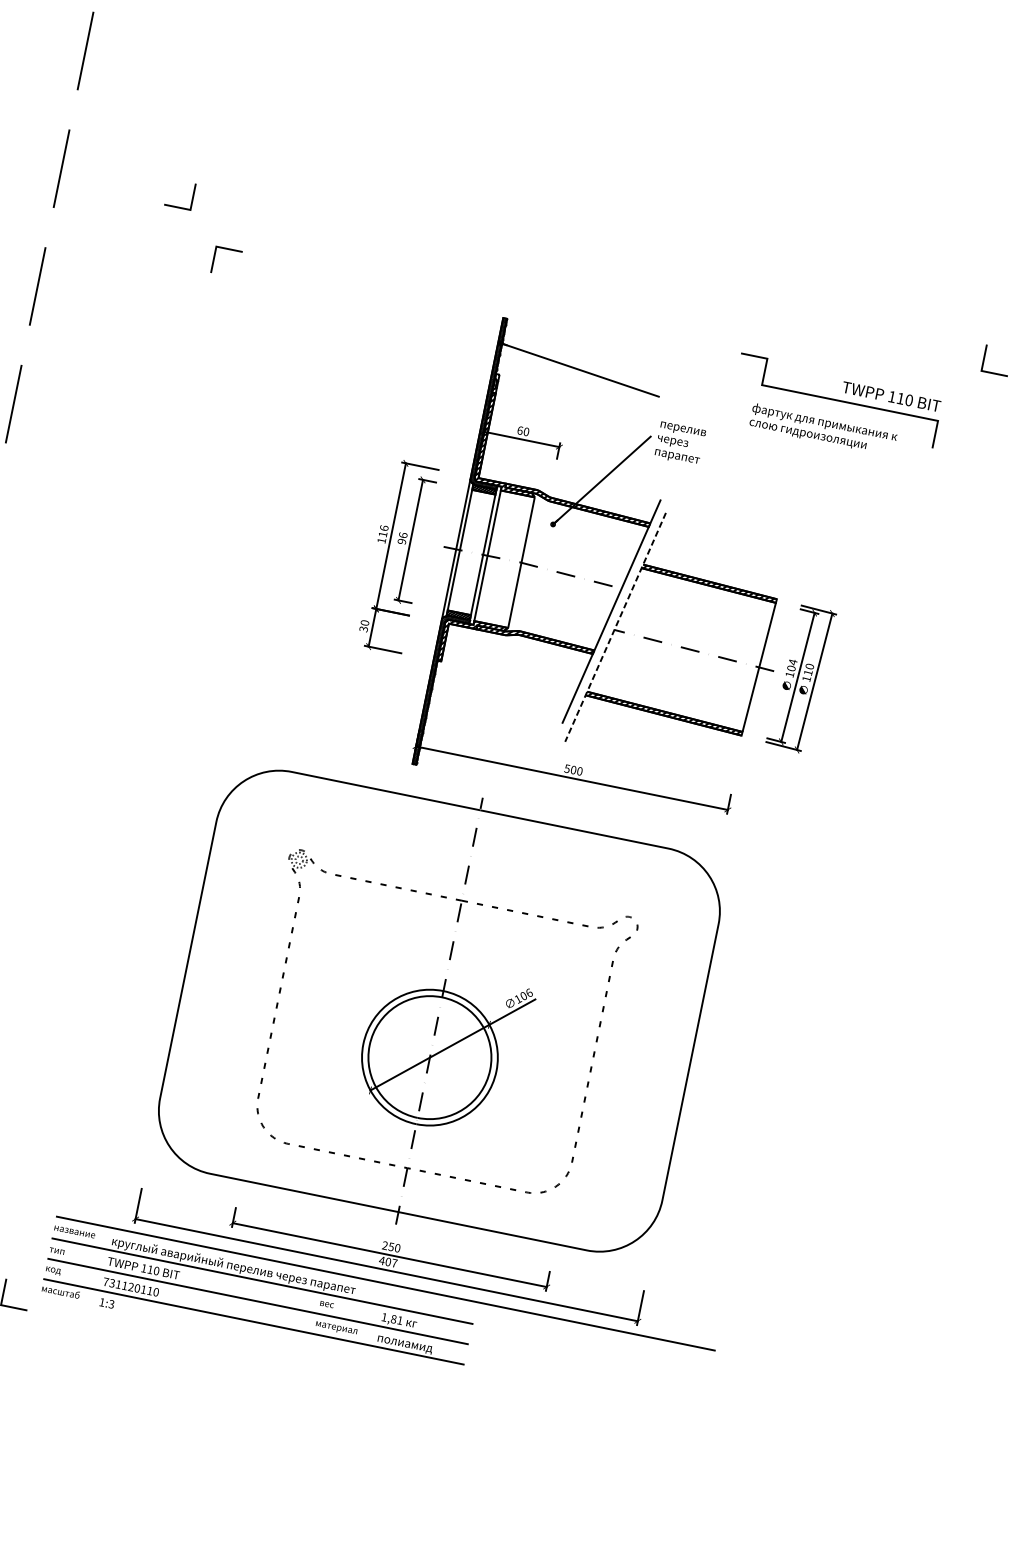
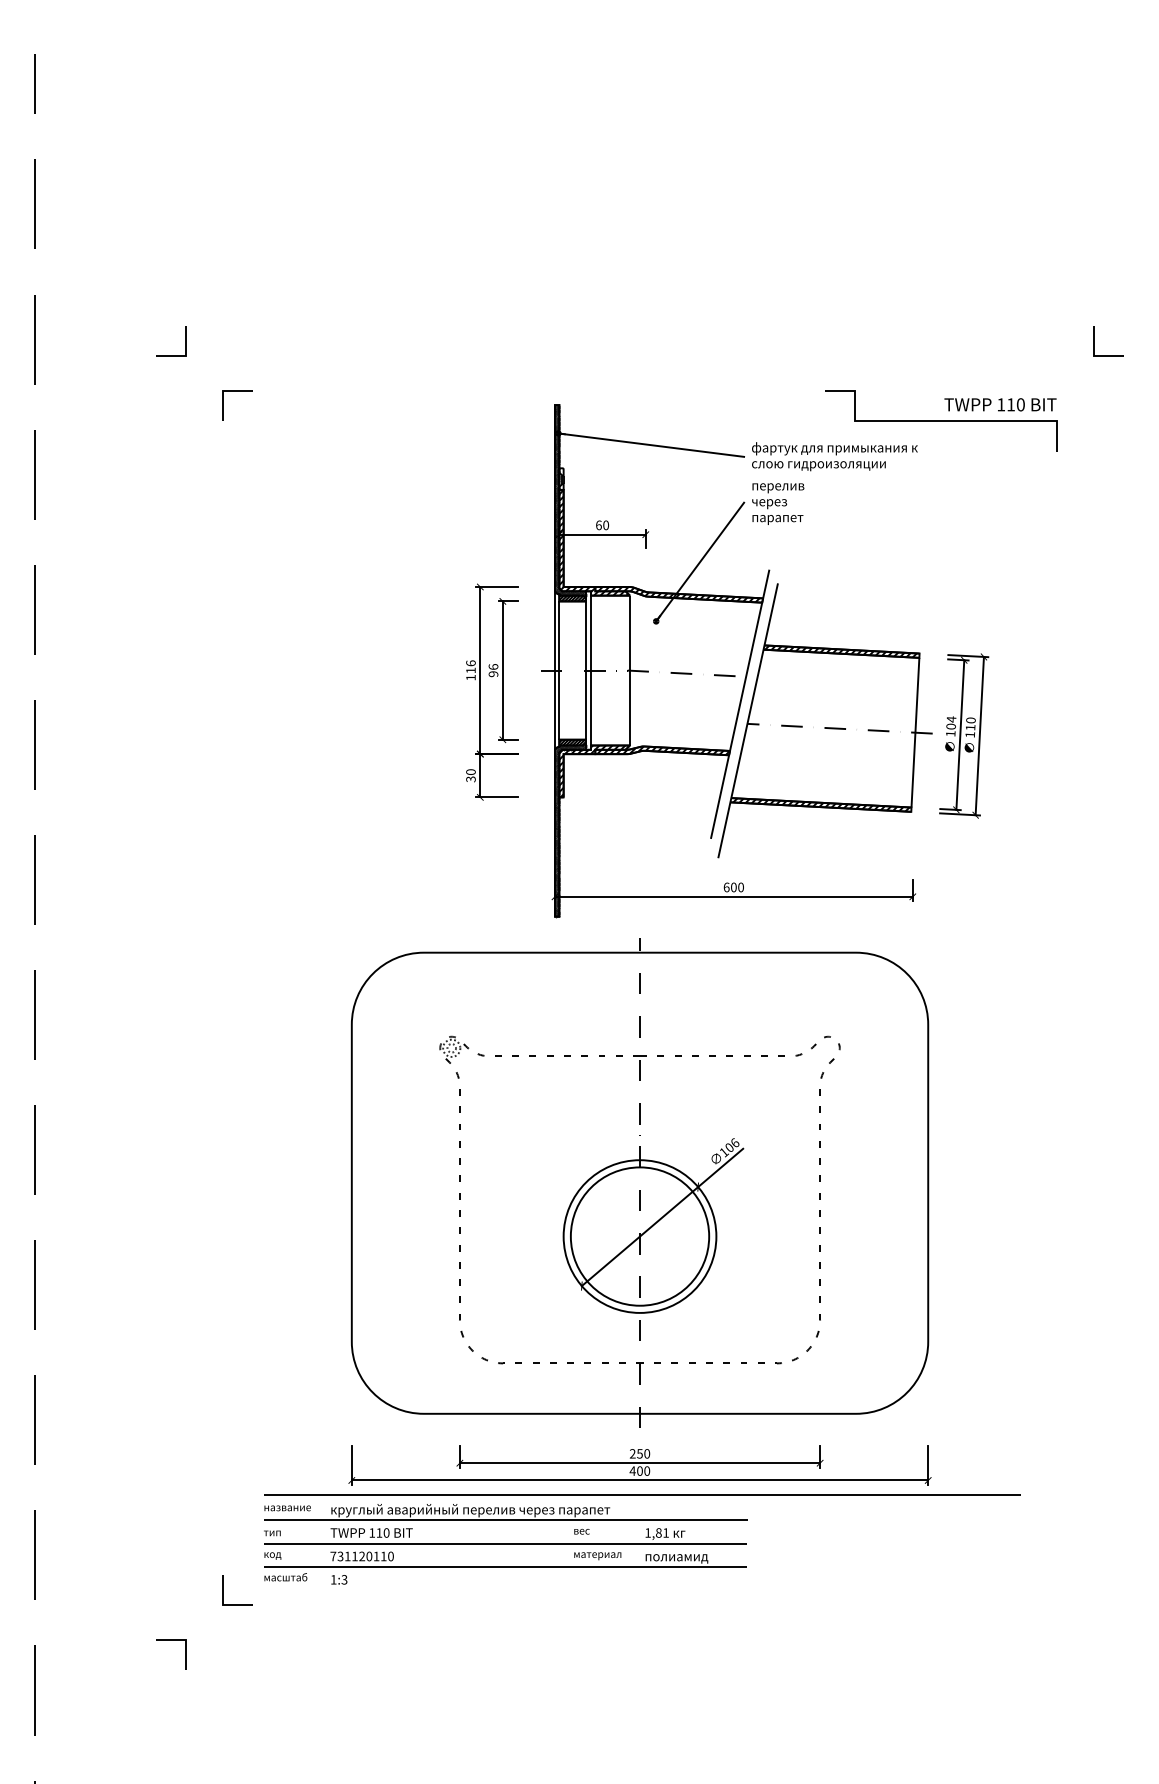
text: (823, 429) -> (834, 456), moved
line: (615, 627) -> (748, 720), dashed -> solid
text: (567, 768) -> (726, 887), 500 -> 600
text: (394, 1262) -> (647, 1470), 407 -> 400

